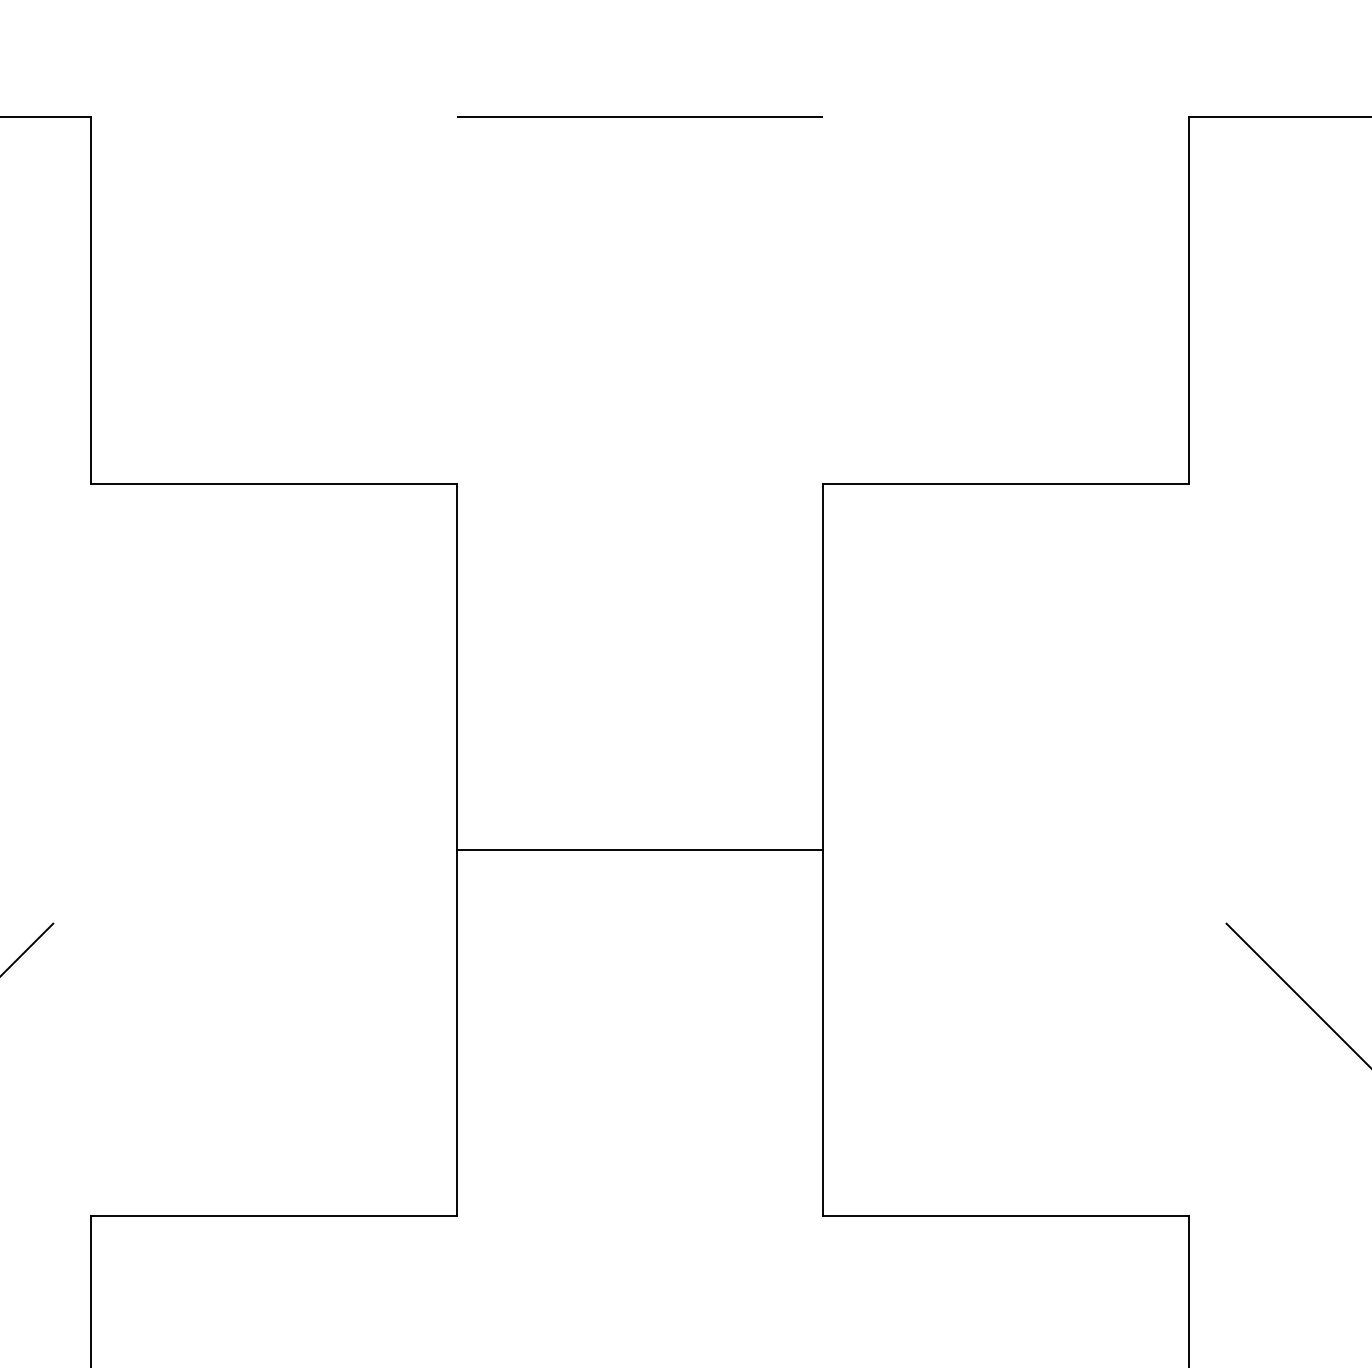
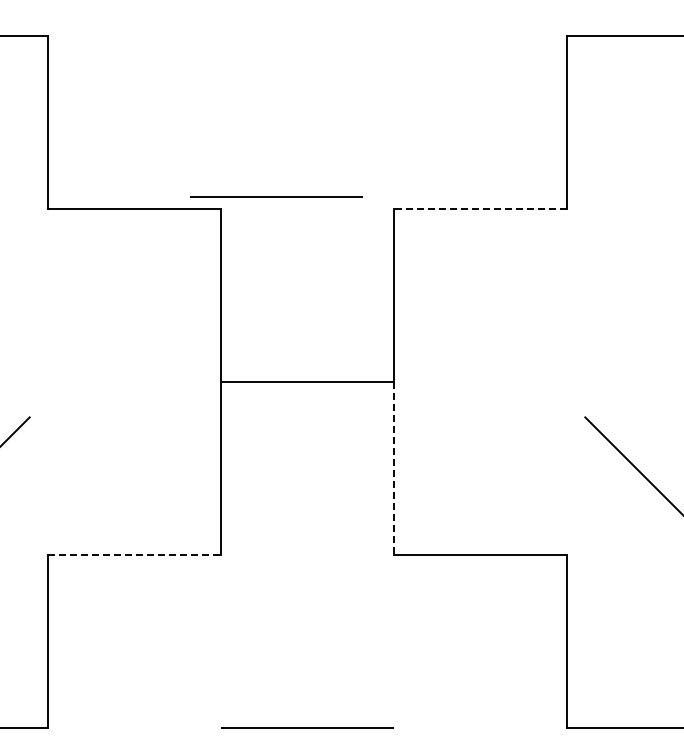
line: (639, 116) -> (276, 196), moved
line: (1005, 482) -> (480, 208), solid -> dashed
line: (823, 1032) -> (394, 468), solid -> dashed
line: (274, 1216) -> (134, 555), solid -> dashed

